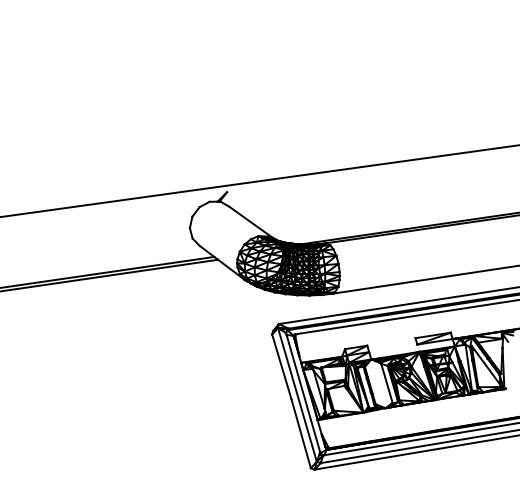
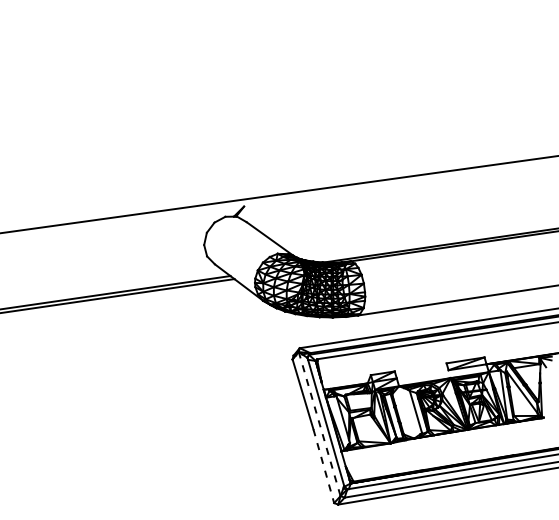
line: (297, 394) -> (319, 423), solid -> dashed
line: (300, 434) -> (323, 466), solid -> dashed

